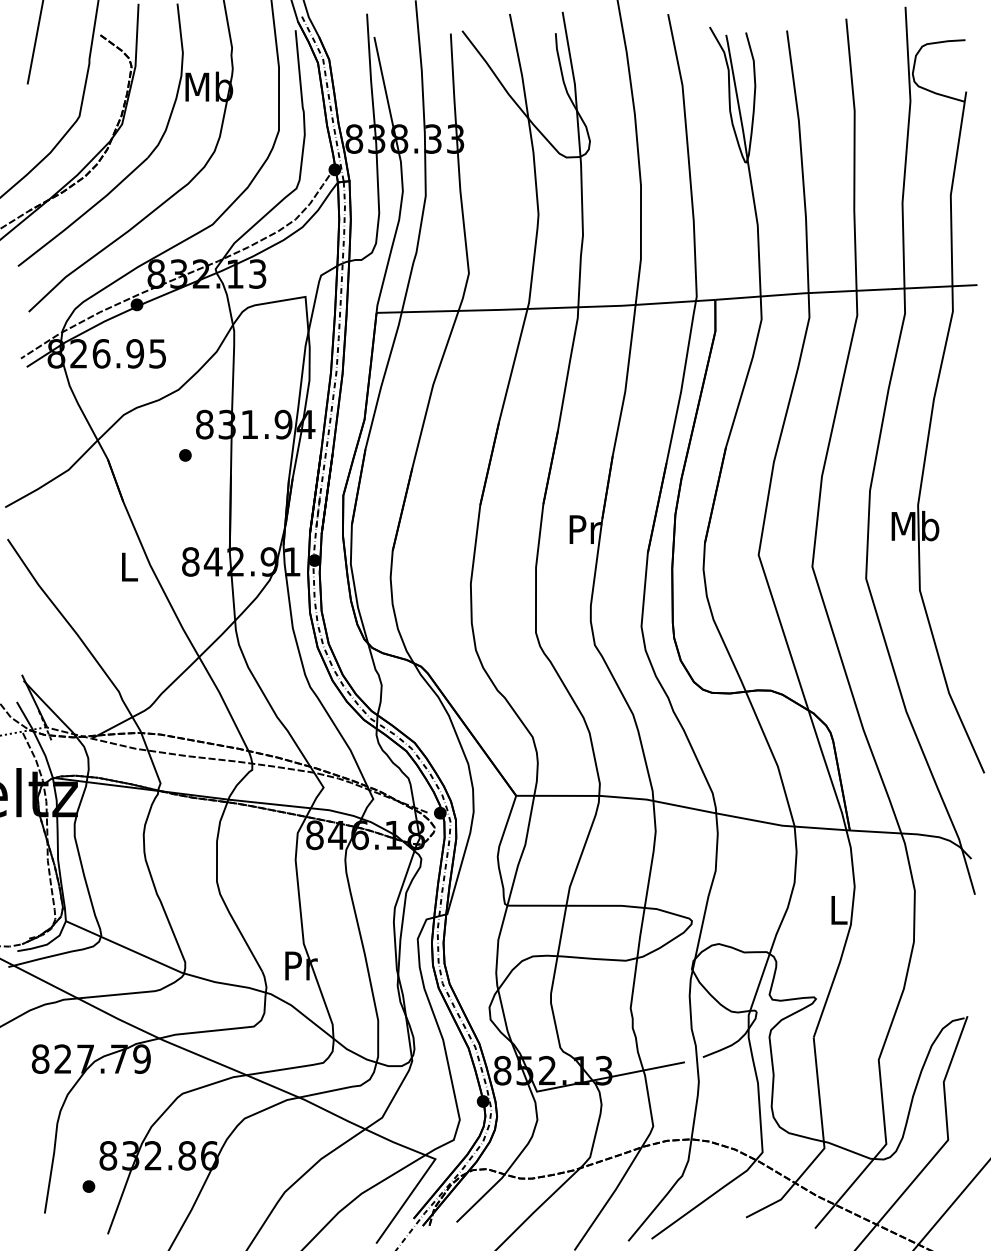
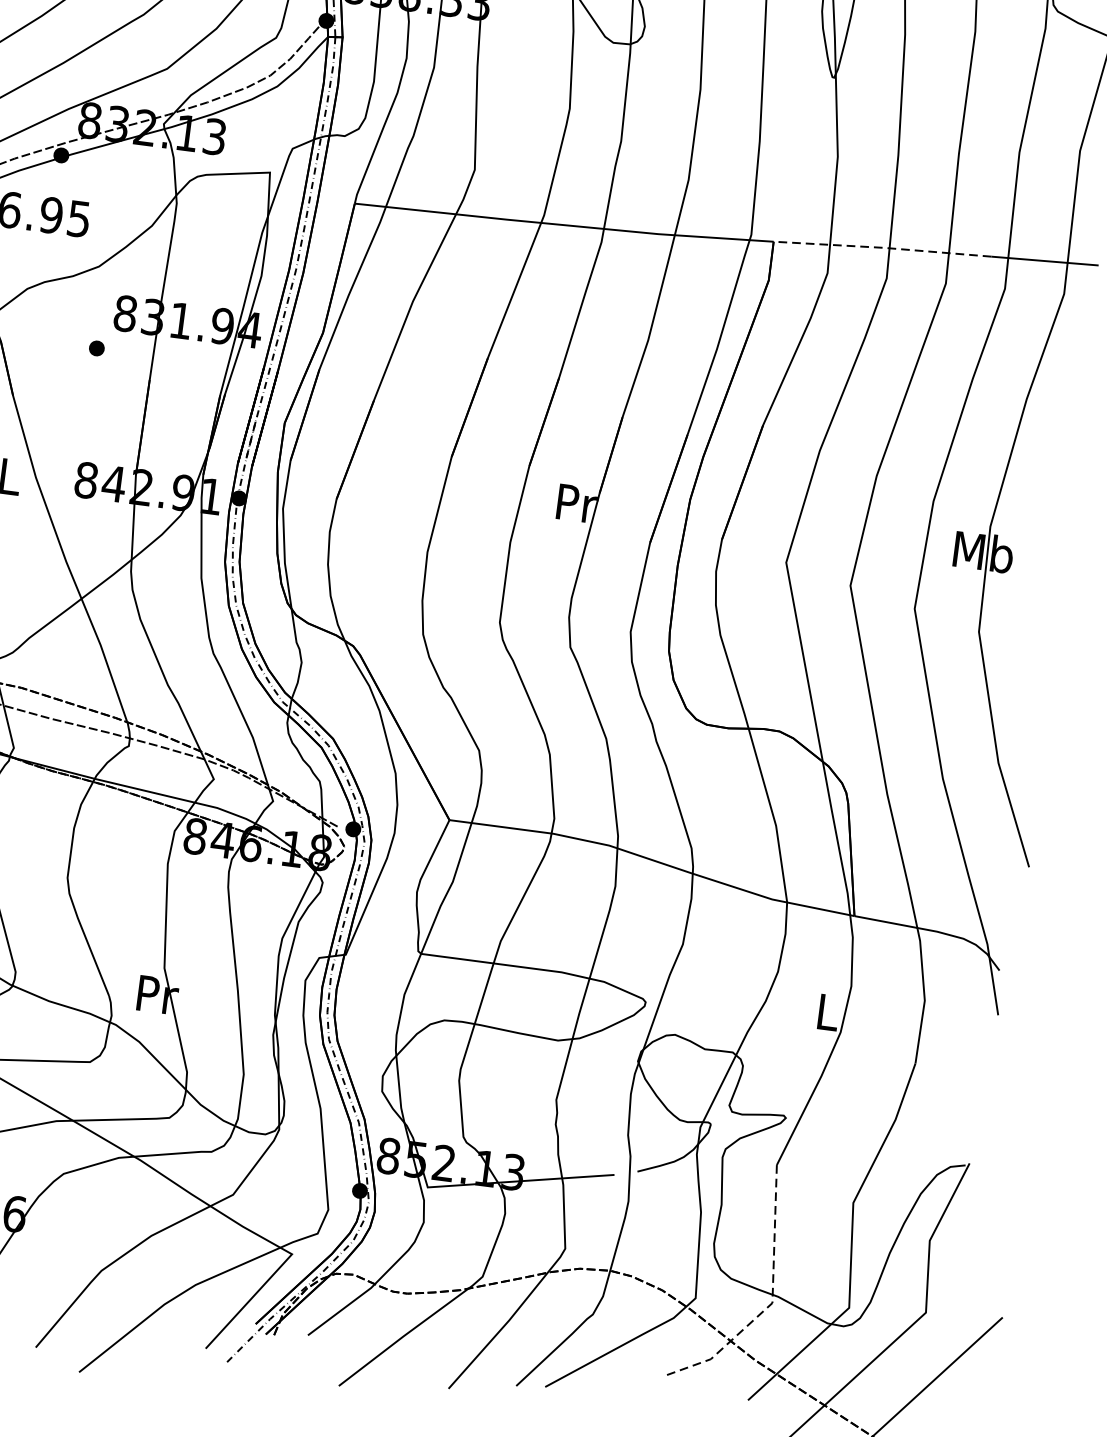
line: (803, 293) -> (883, 247), solid -> dashed
line: (824, 1147) -> (772, 1302), solid -> dashed

